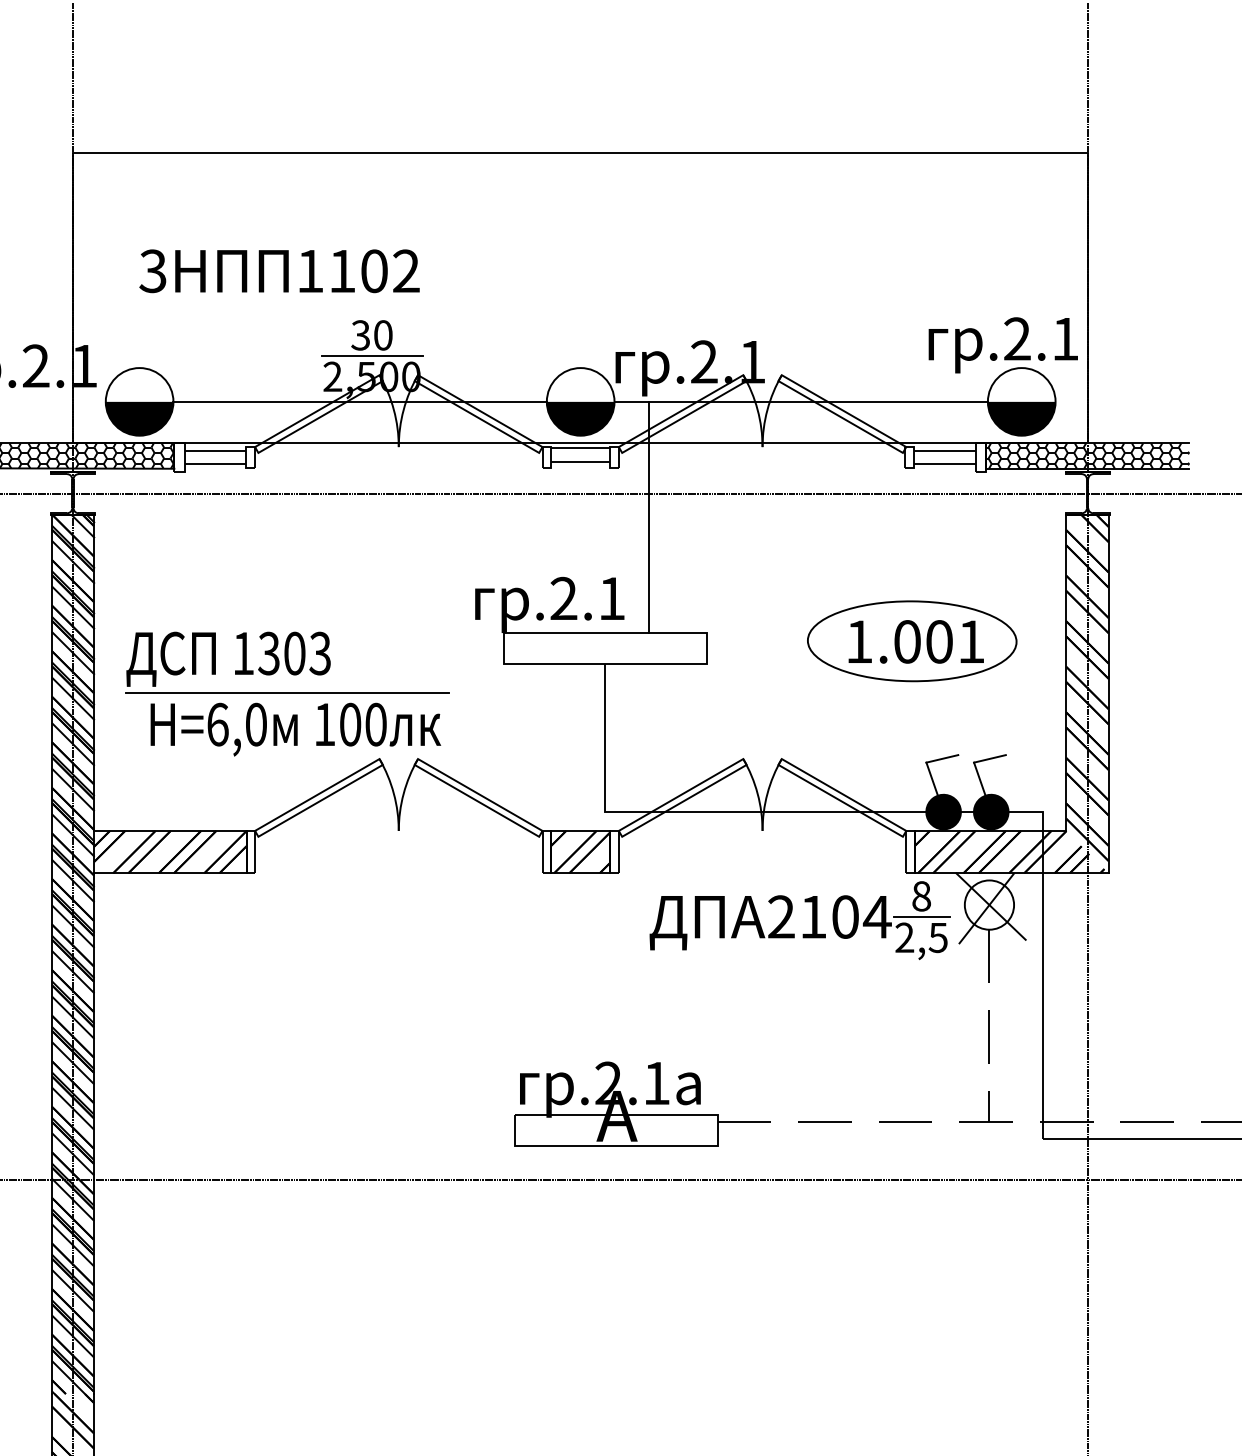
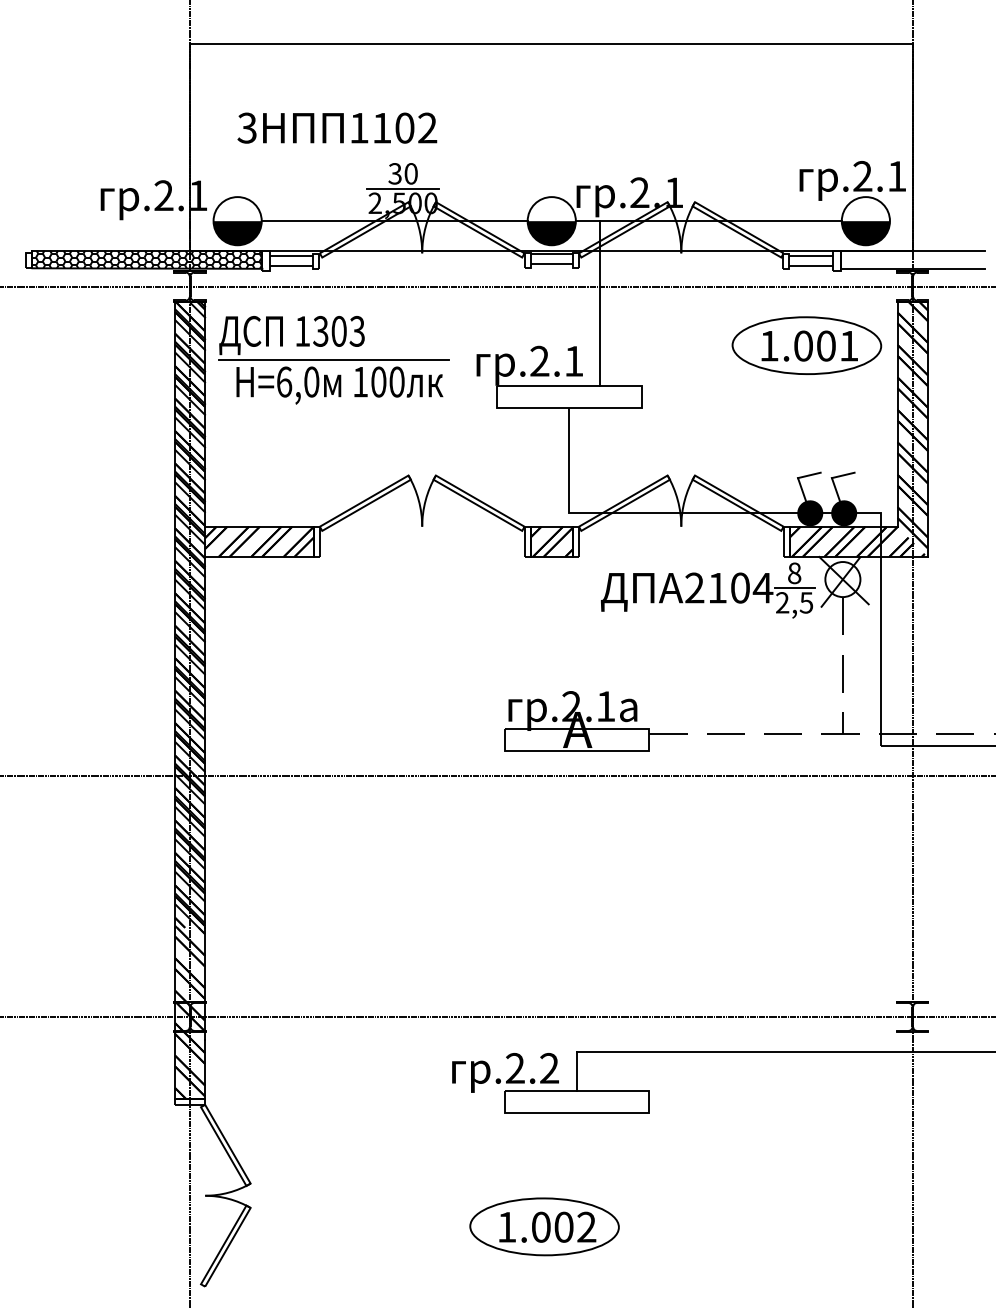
hatch: (1087, 455) -> (912, 259), removed
part: (911, 641) -> (806, 345), moved
part: (286, 694) -> (333, 360), moved

